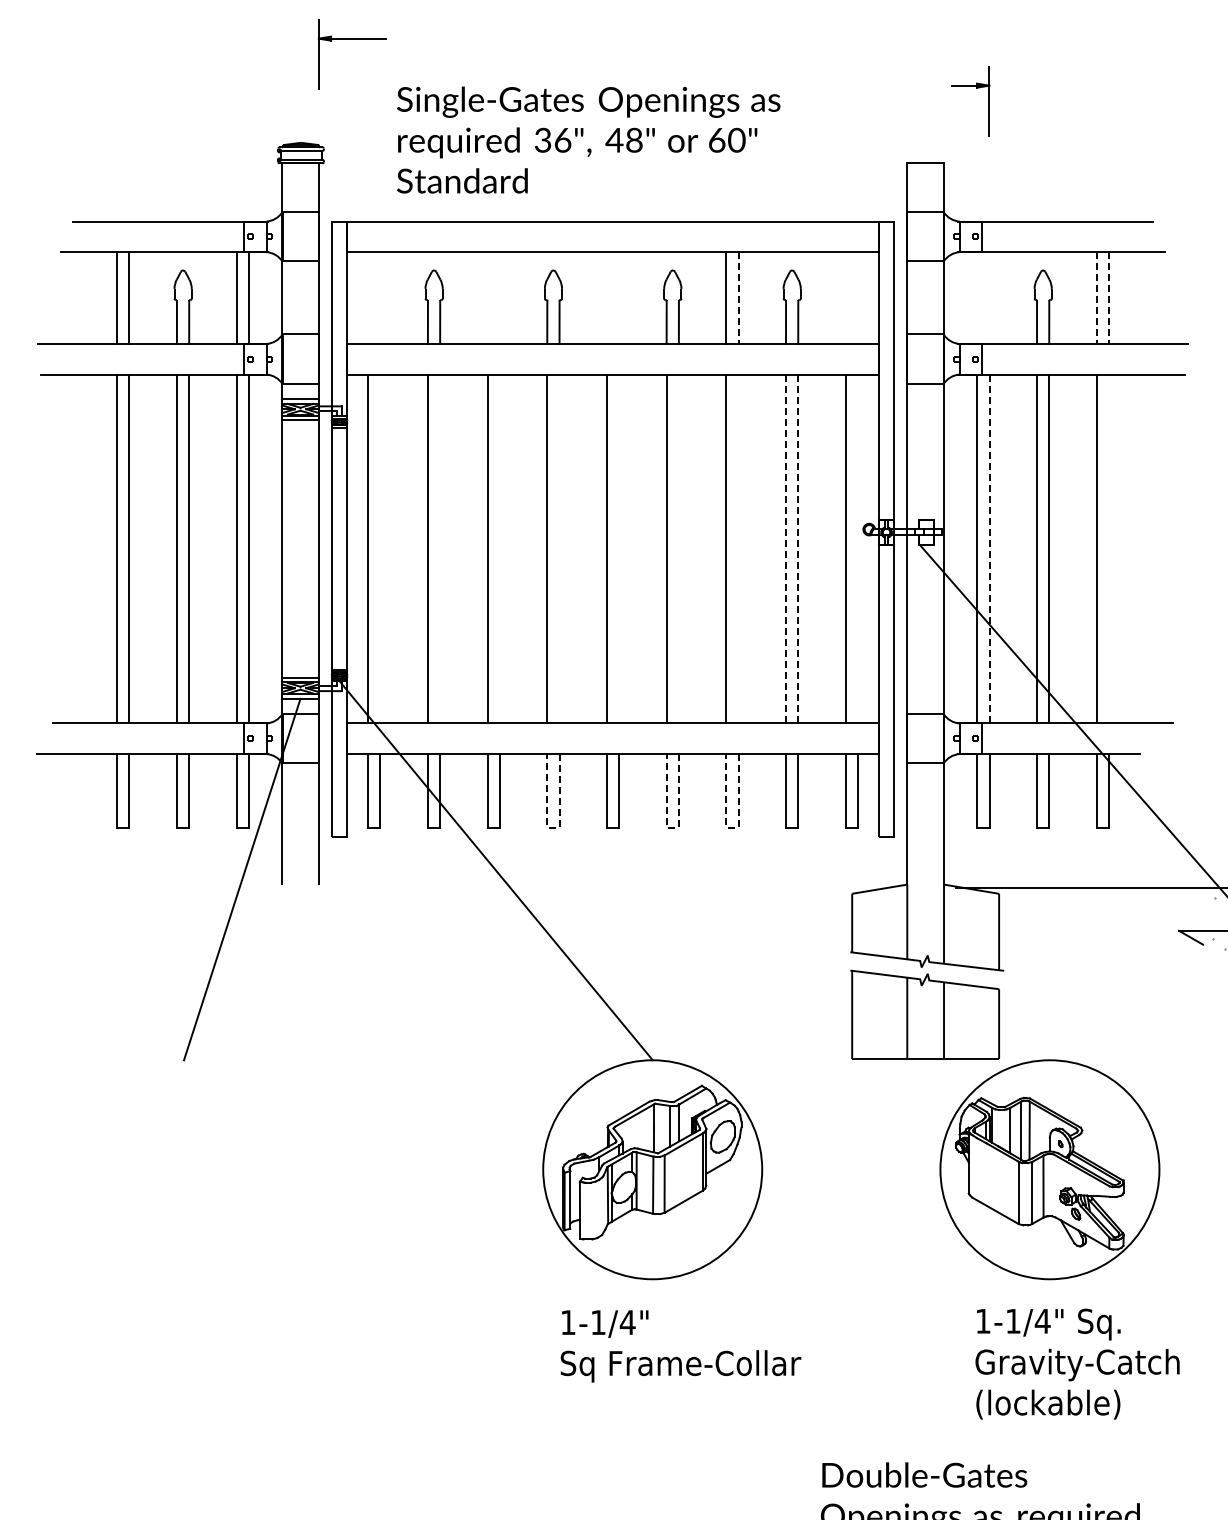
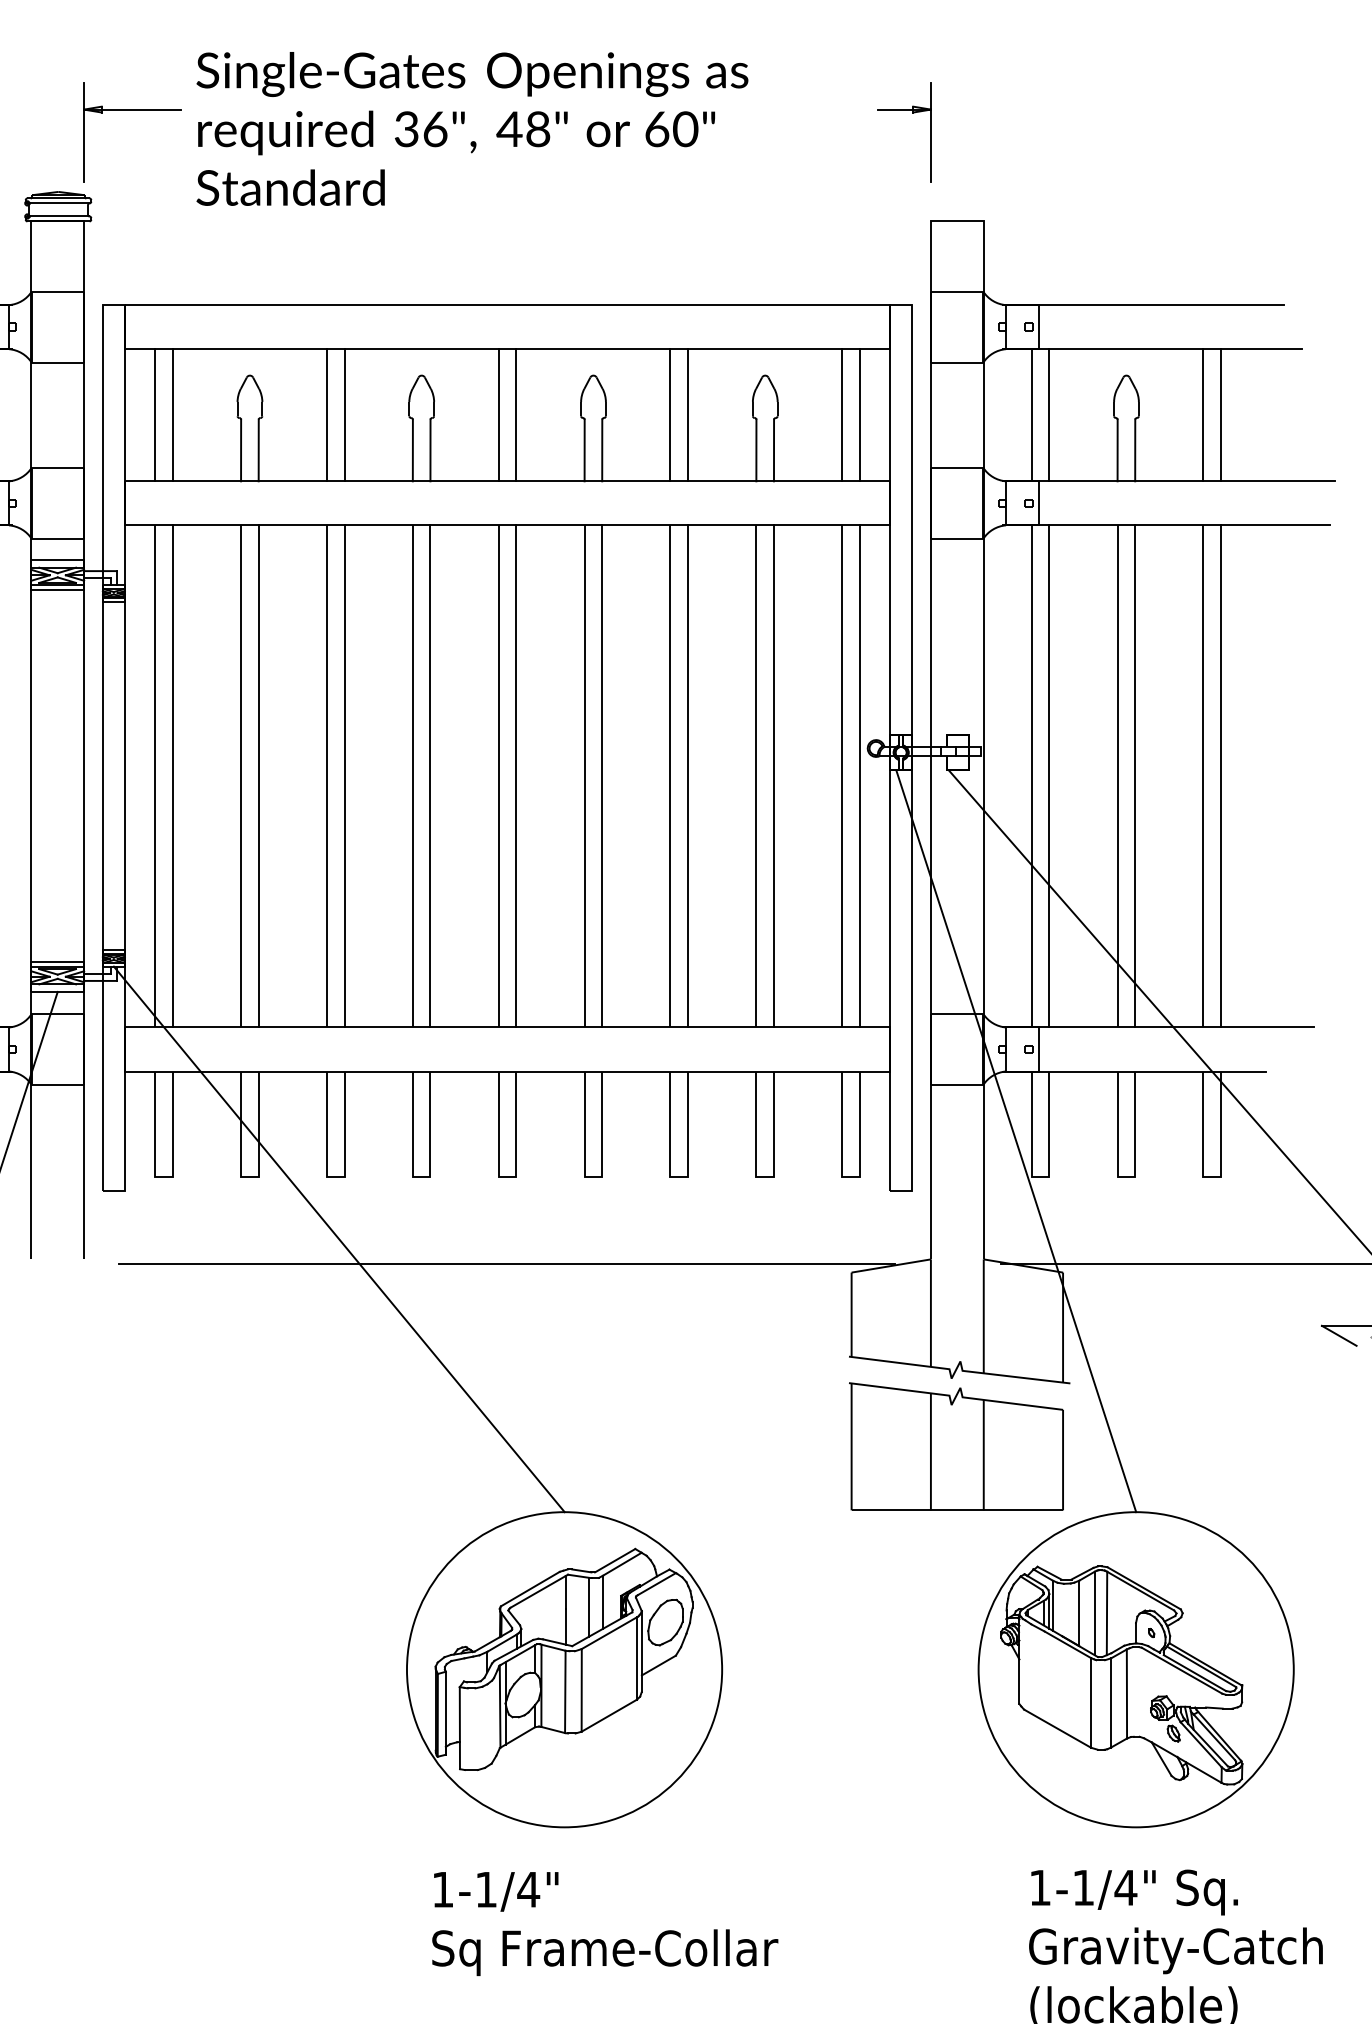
part: (351, 39) -> (131, 110), moved
part: (976, 88) -> (912, 113), moved
text: (588, 139) -> (472, 128), moved
line: (368, 297) -> (155, 414), added
line: (380, 297) -> (172, 414), added
line: (487, 297) -> (326, 414), added
line: (499, 297) -> (344, 414), added
line: (606, 297) -> (498, 414), added
line: (619, 297) -> (516, 414), added
line: (845, 297) -> (841, 414), added
line: (857, 297) -> (859, 414), added
line: (977, 297) -> (1031, 414), added
line: (989, 297) -> (1049, 414), added
line: (738, 298) -> (688, 415), dashed -> solid
line: (1096, 298) -> (1203, 415), dashed -> solid
line: (1108, 298) -> (1220, 415), dashed -> solid
line: (380, 548) -> (172, 775), added
line: (440, 548) -> (259, 775), added
line: (499, 548) -> (344, 775), added
line: (559, 548) -> (430, 775), added
line: (619, 548) -> (516, 775), added
line: (678, 548) -> (601, 775), added
line: (738, 548) -> (688, 775), added
line: (857, 548) -> (859, 775), added
line: (1108, 548) -> (1220, 775), added
line: (786, 549) -> (757, 777), dashed -> solid
line: (798, 549) -> (774, 777), dashed -> solid
line: (989, 549) -> (1049, 777), dashed -> solid
line: (966, 802) -> (1016, 1141), added
line: (552, 827) -> (420, 1177), dashed -> solid
line: (672, 827) -> (593, 1177), dashed -> solid
line: (731, 827) -> (677, 1177), dashed -> solid
line: (612, 887) -> (506, 1263), added

